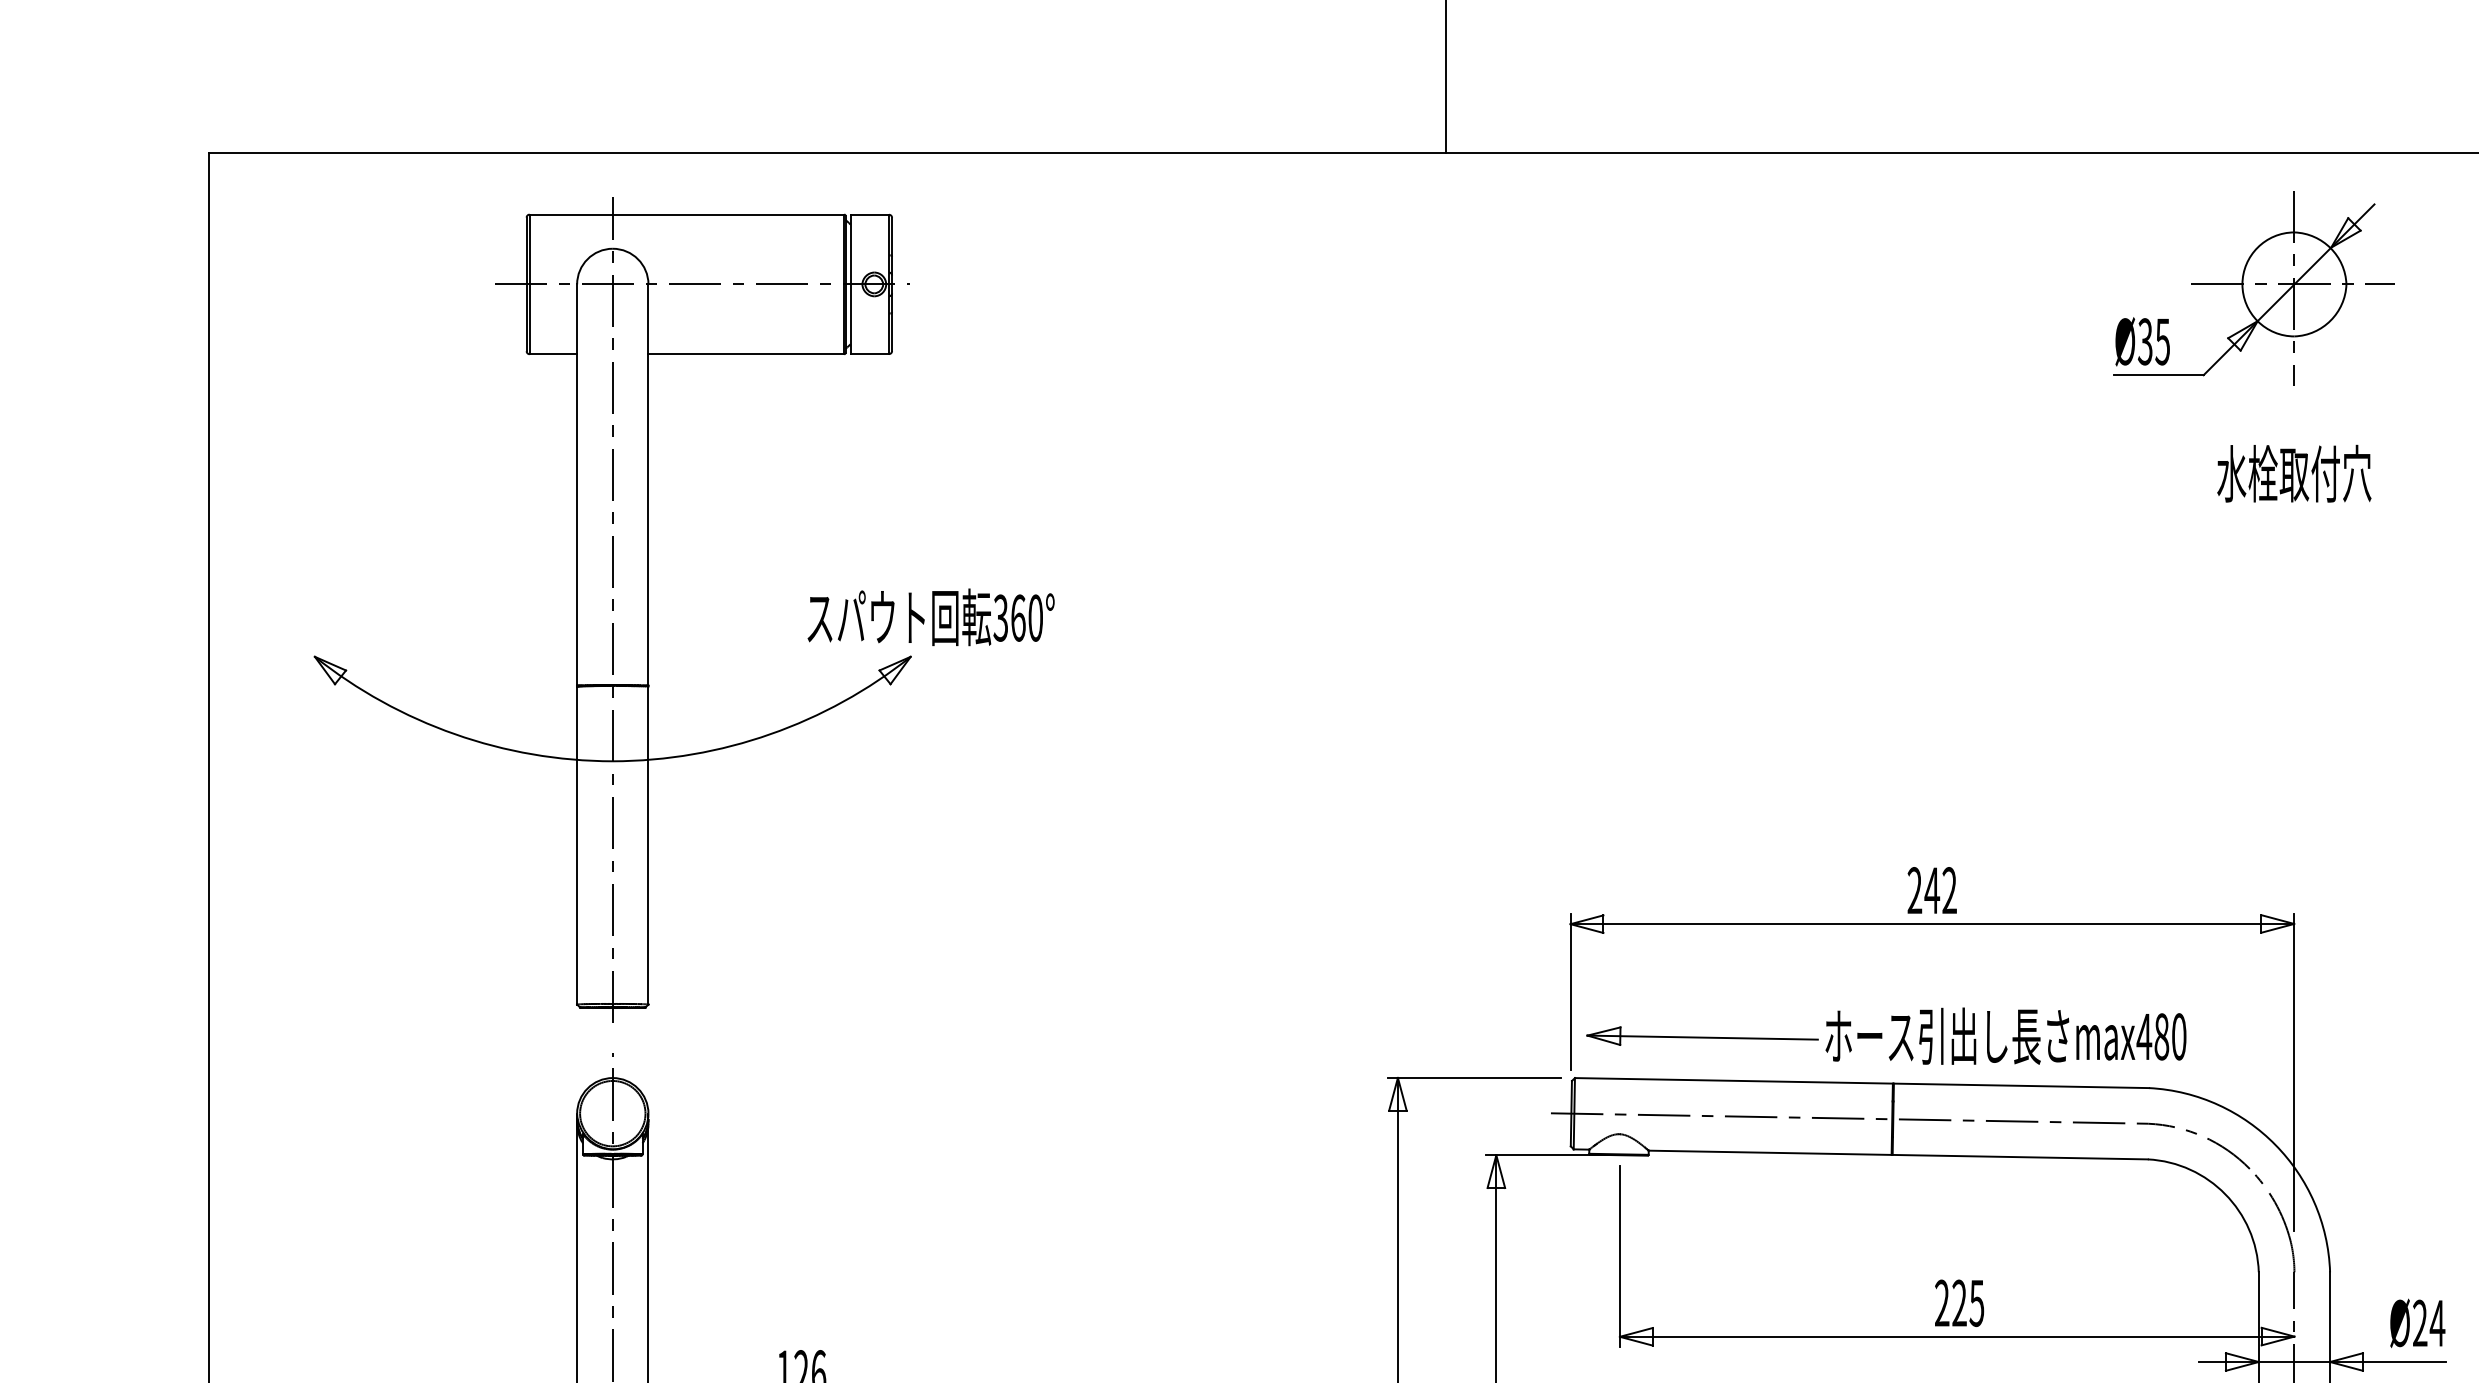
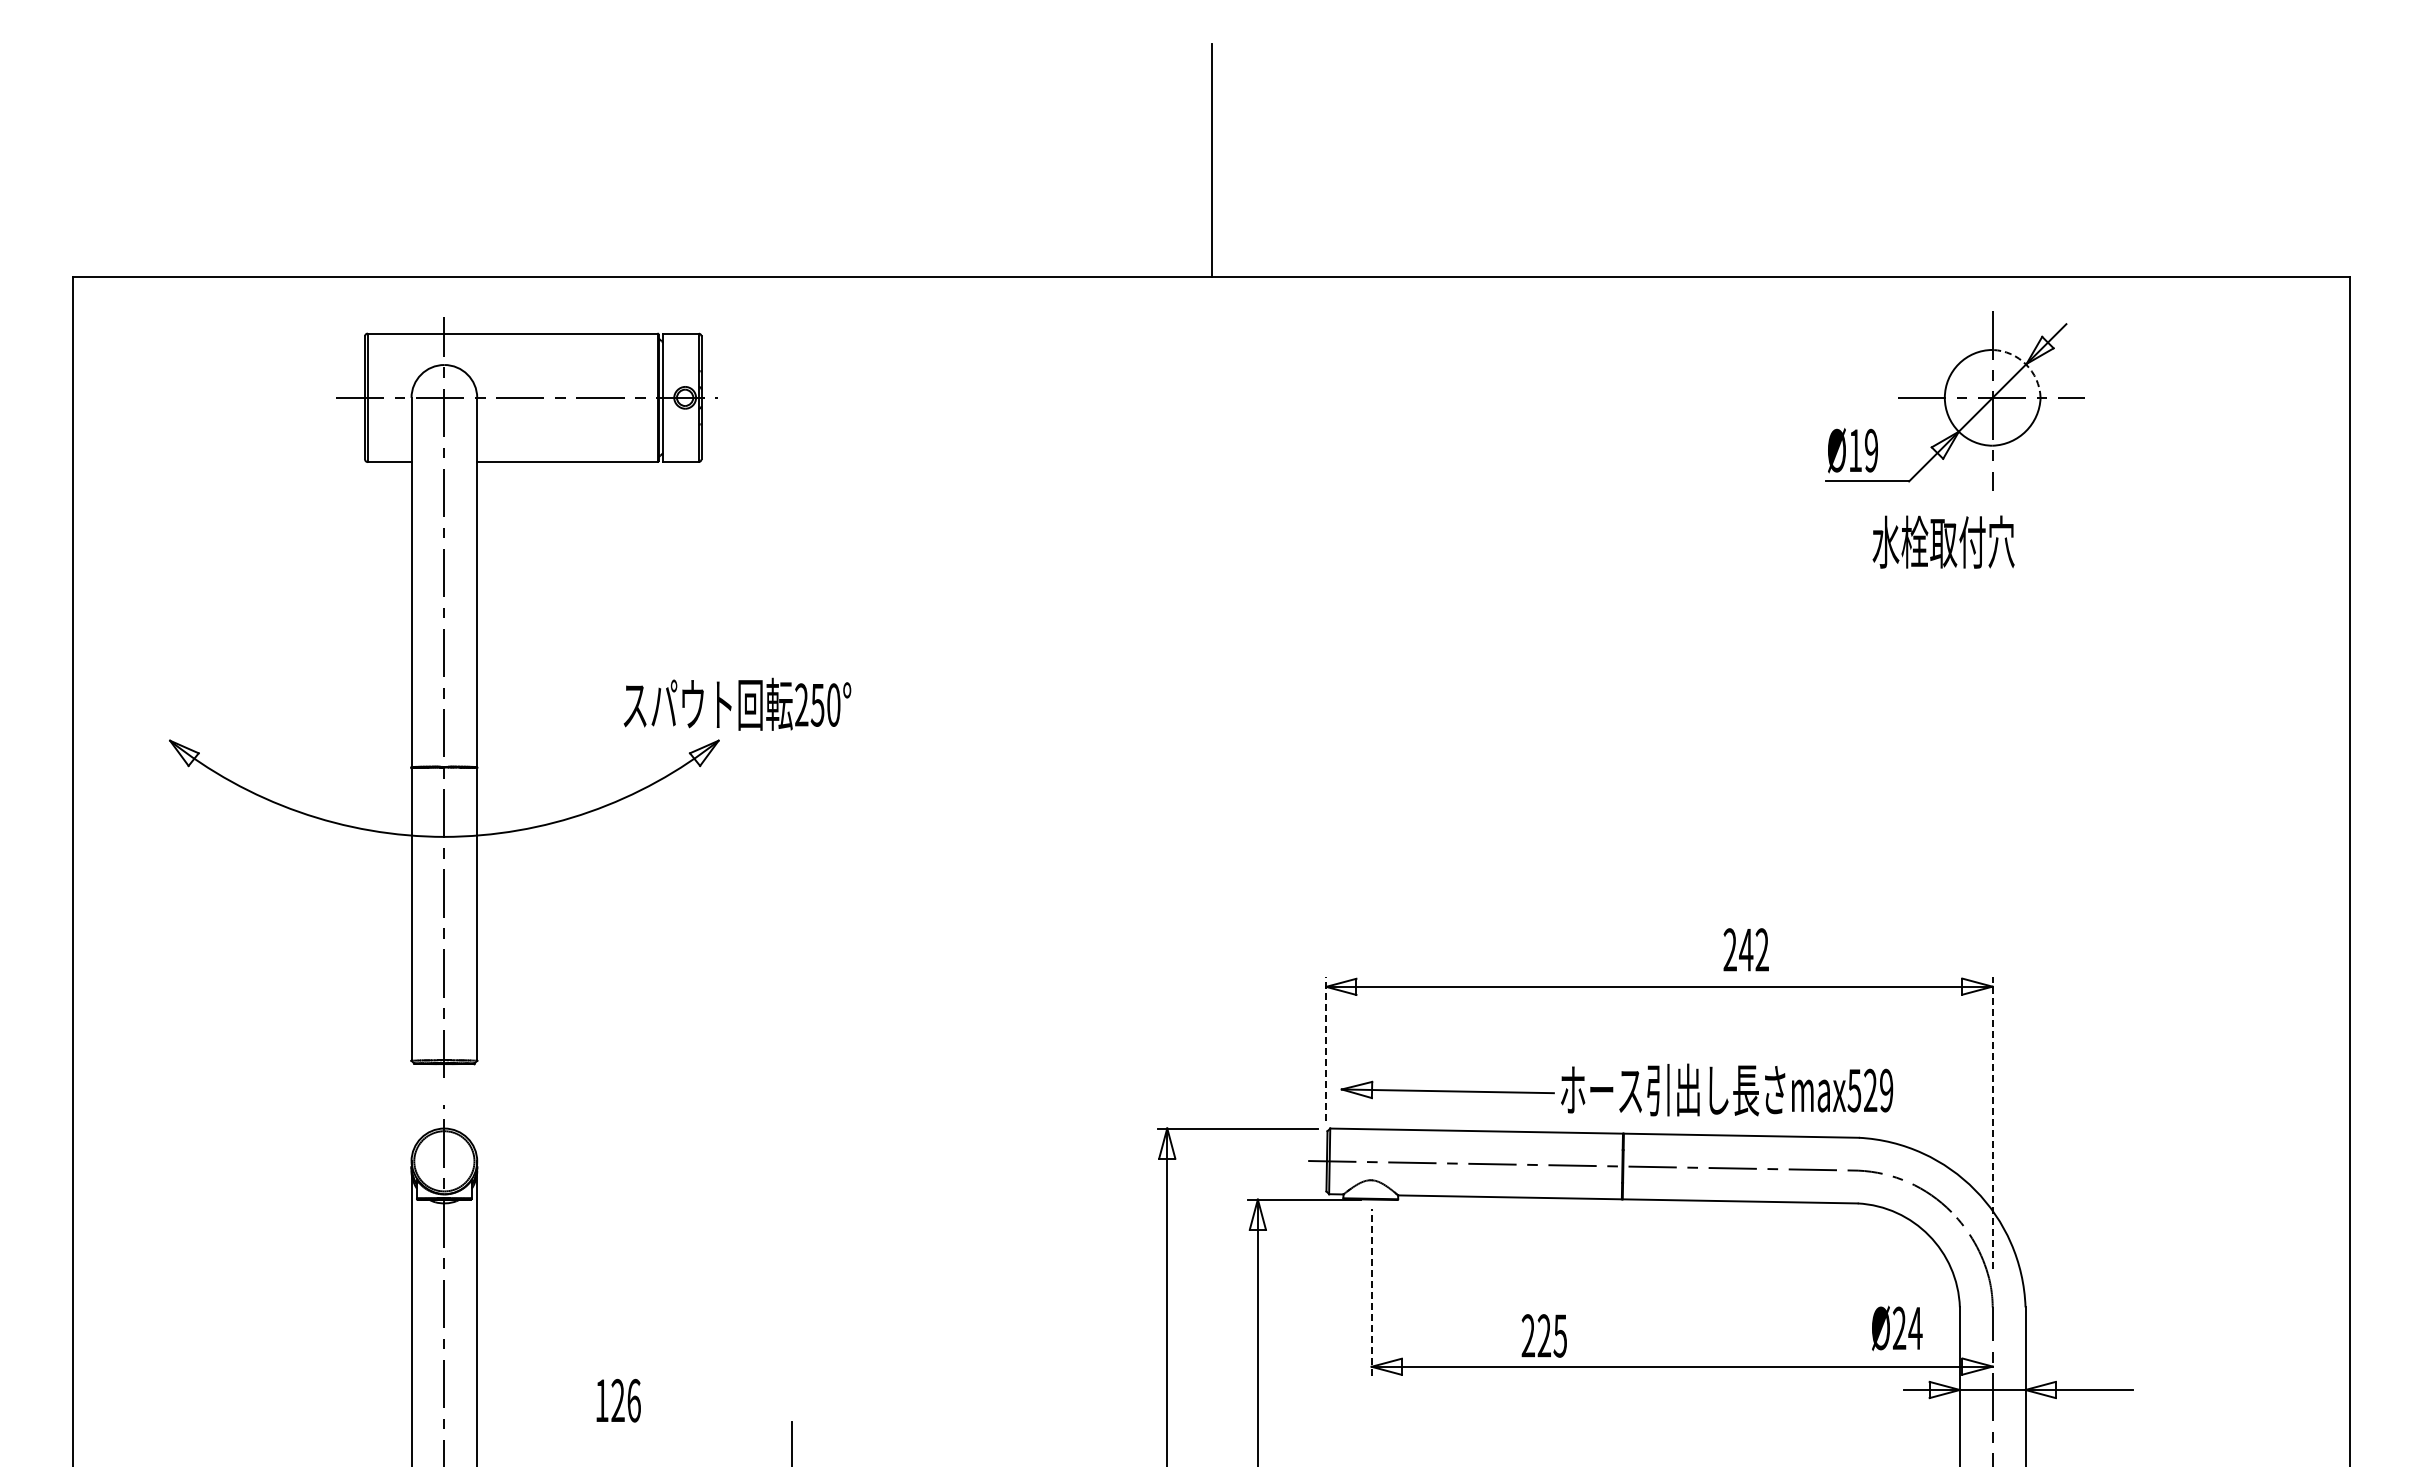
arc: (2331, 248) -> (2026, 364), solid -> dashed
text: (2153, 341) -> (1862, 450), Ø35 -> Ø19
text: (2294, 473) -> (1943, 541), moved
text: (1009, 617) -> (809, 704), 360° -> 250°
text: (1931, 890) -> (1745, 949), moved
line: (1570, 991) -> (1326, 1048), solid -> dashed
text: (2161, 1036) -> (1870, 1090), max480 -> max529
line: (2294, 1072) -> (1992, 1123), solid -> dashed
line: (1619, 1256) -> (1371, 1292), solid -> dashed
text: (1958, 1302) -> (1543, 1335), moved
text: (2418, 1323) -> (1897, 1328), moved

